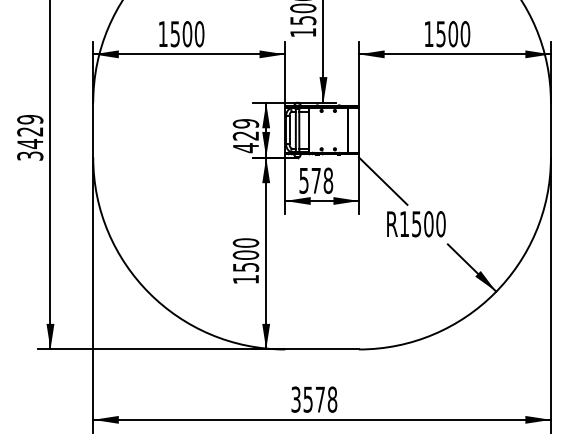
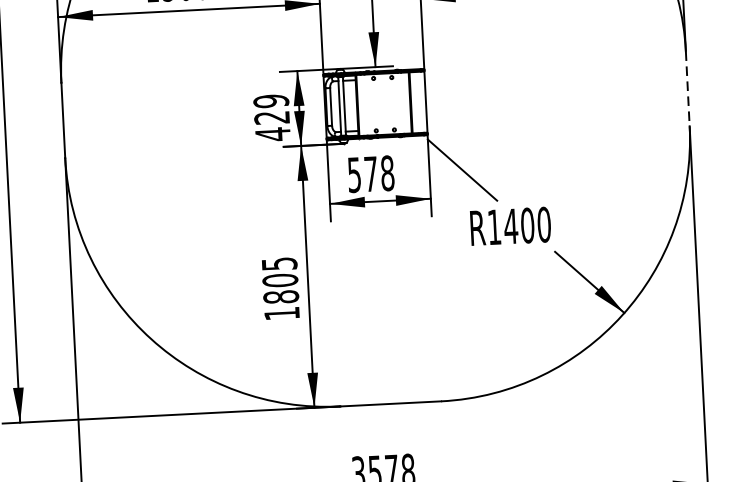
line: (550, 130) -> (687, 89), solid -> dashed
text: (416, 224) -> (510, 226), R1500 -> R1400
text: (245, 255) -> (279, 280), 1500 -> 1805

